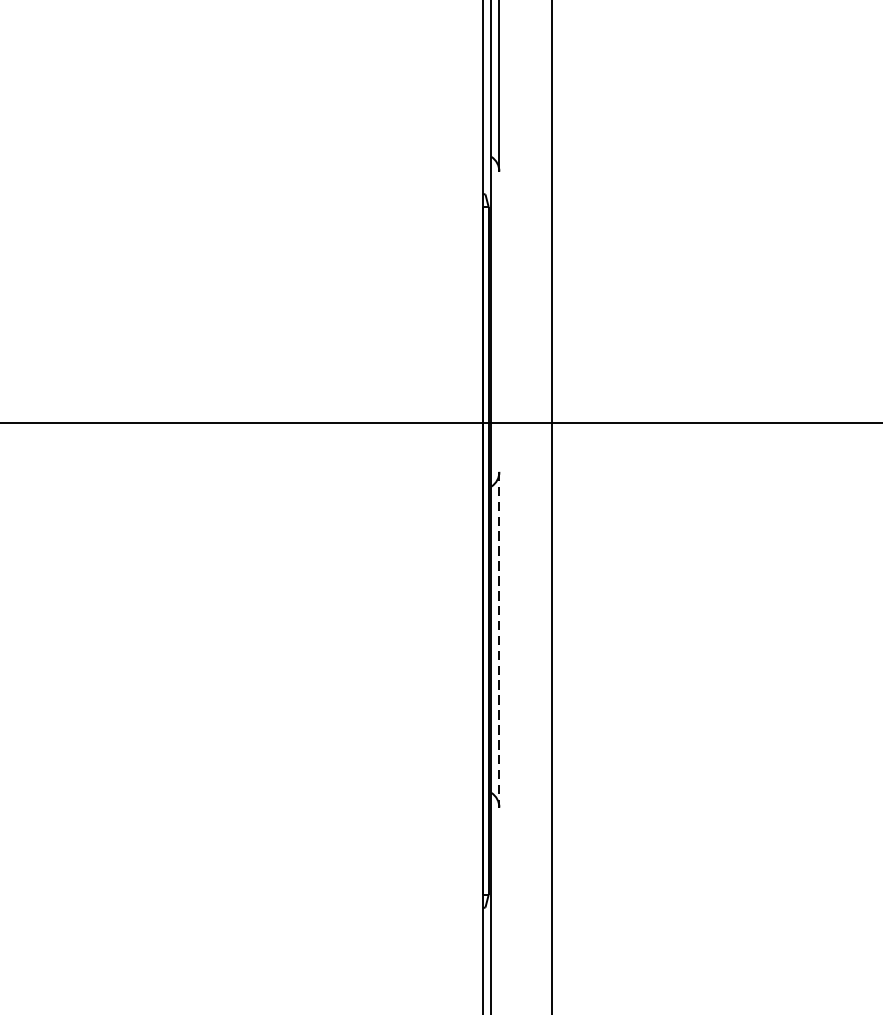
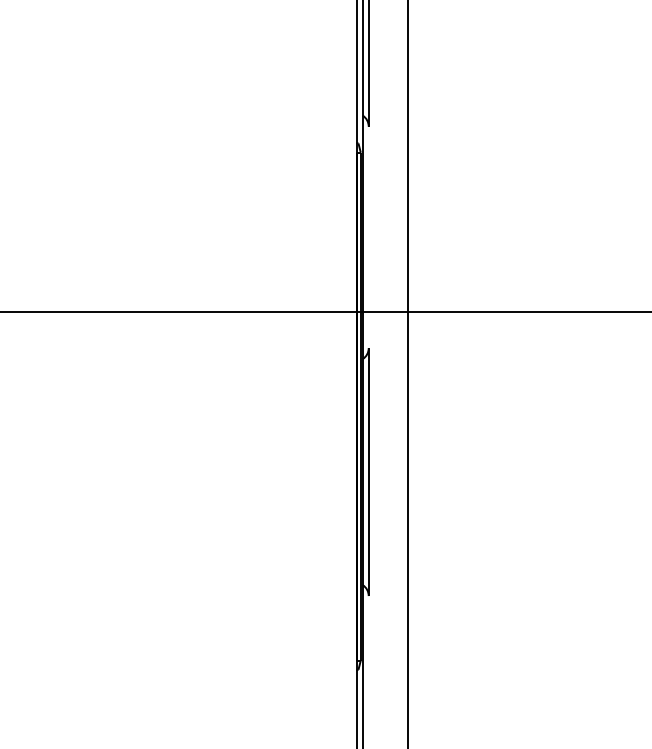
line: (499, 640) -> (368, 472), dashed -> solid

